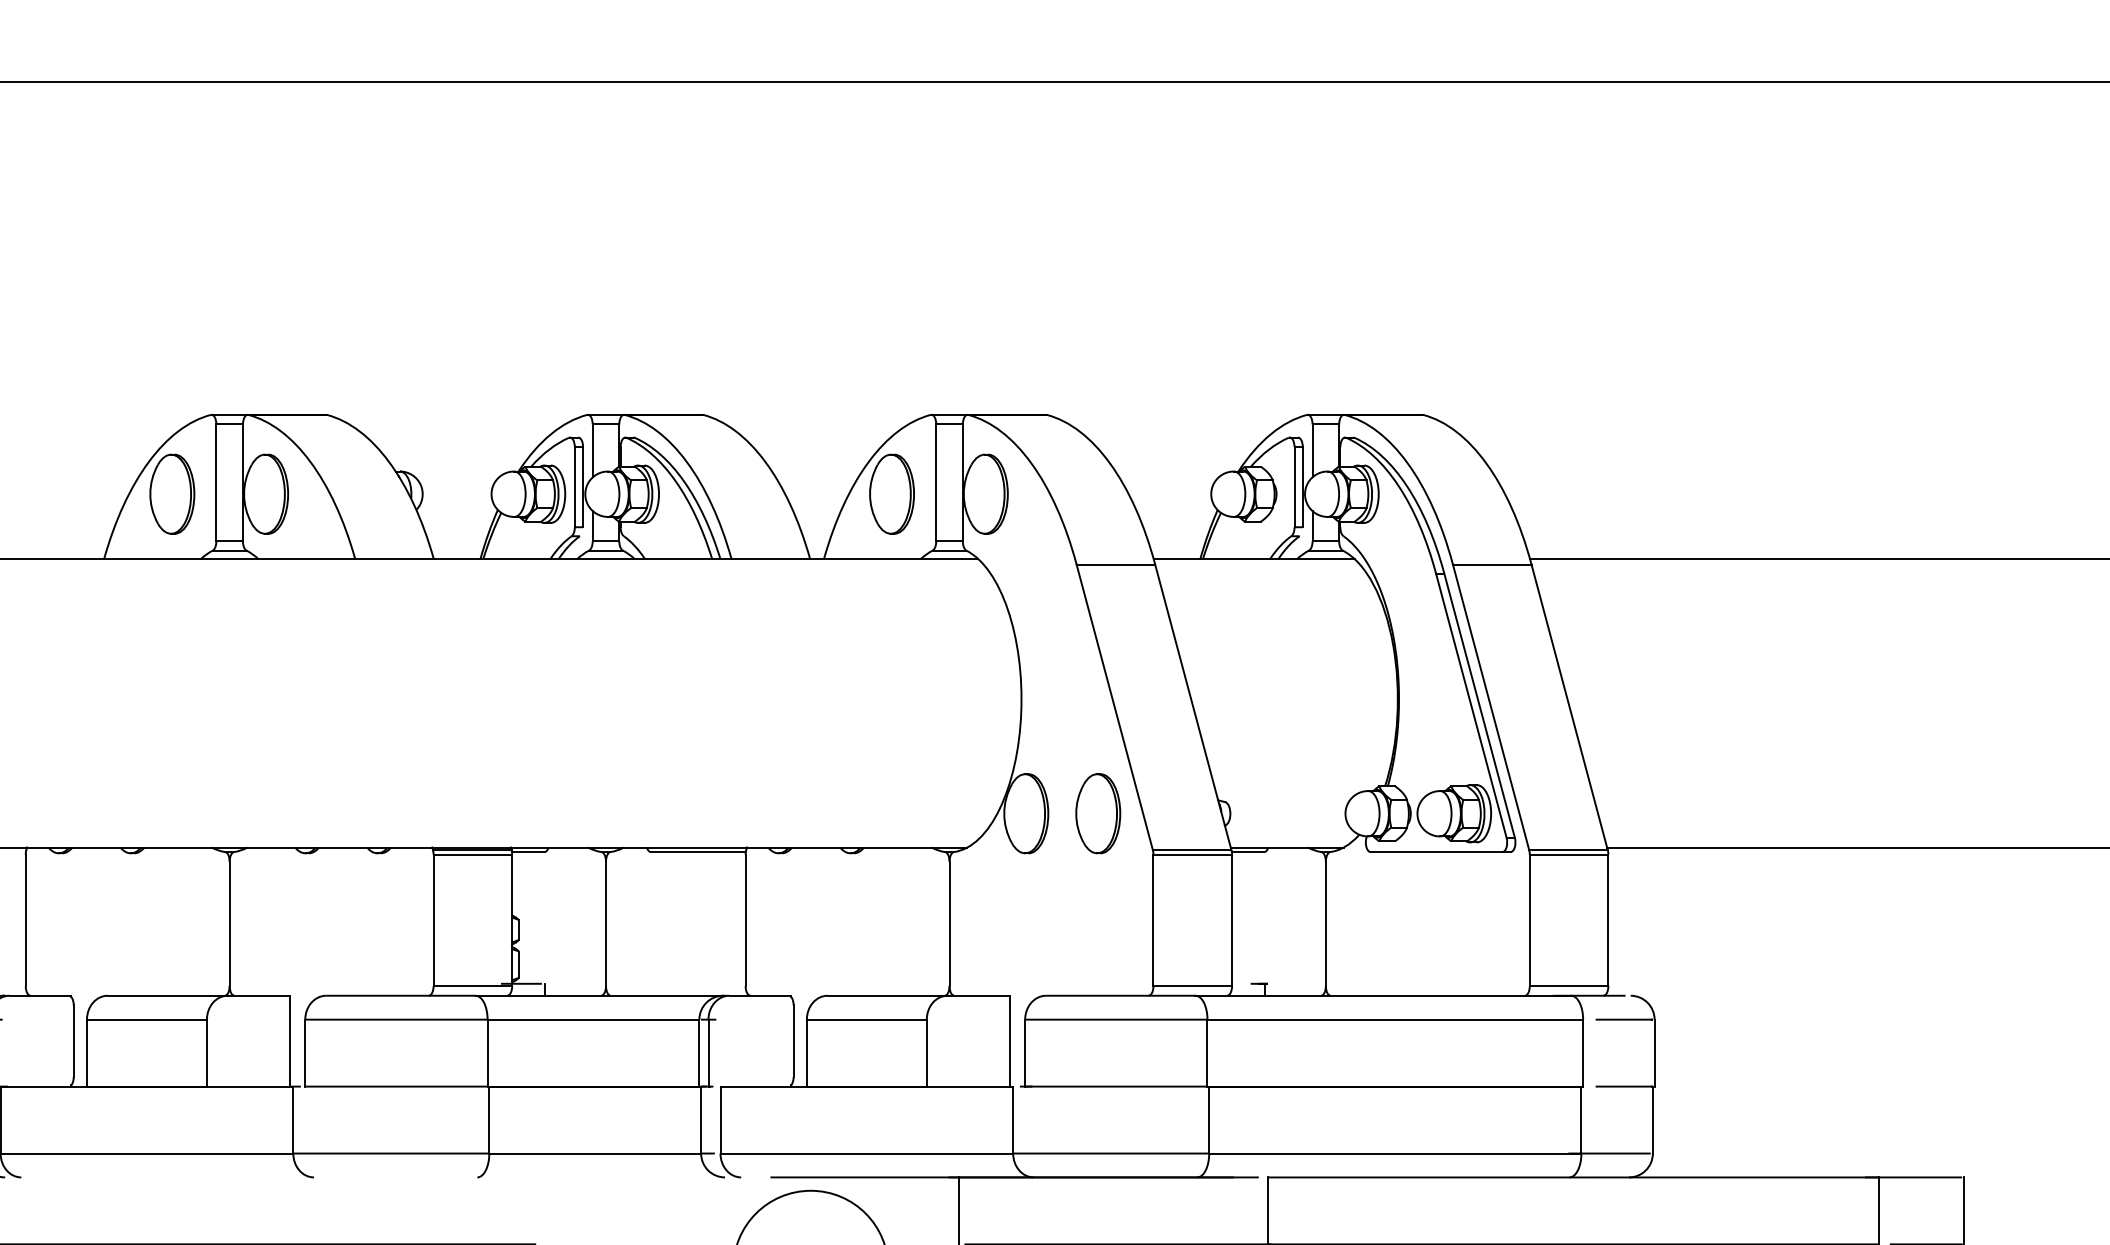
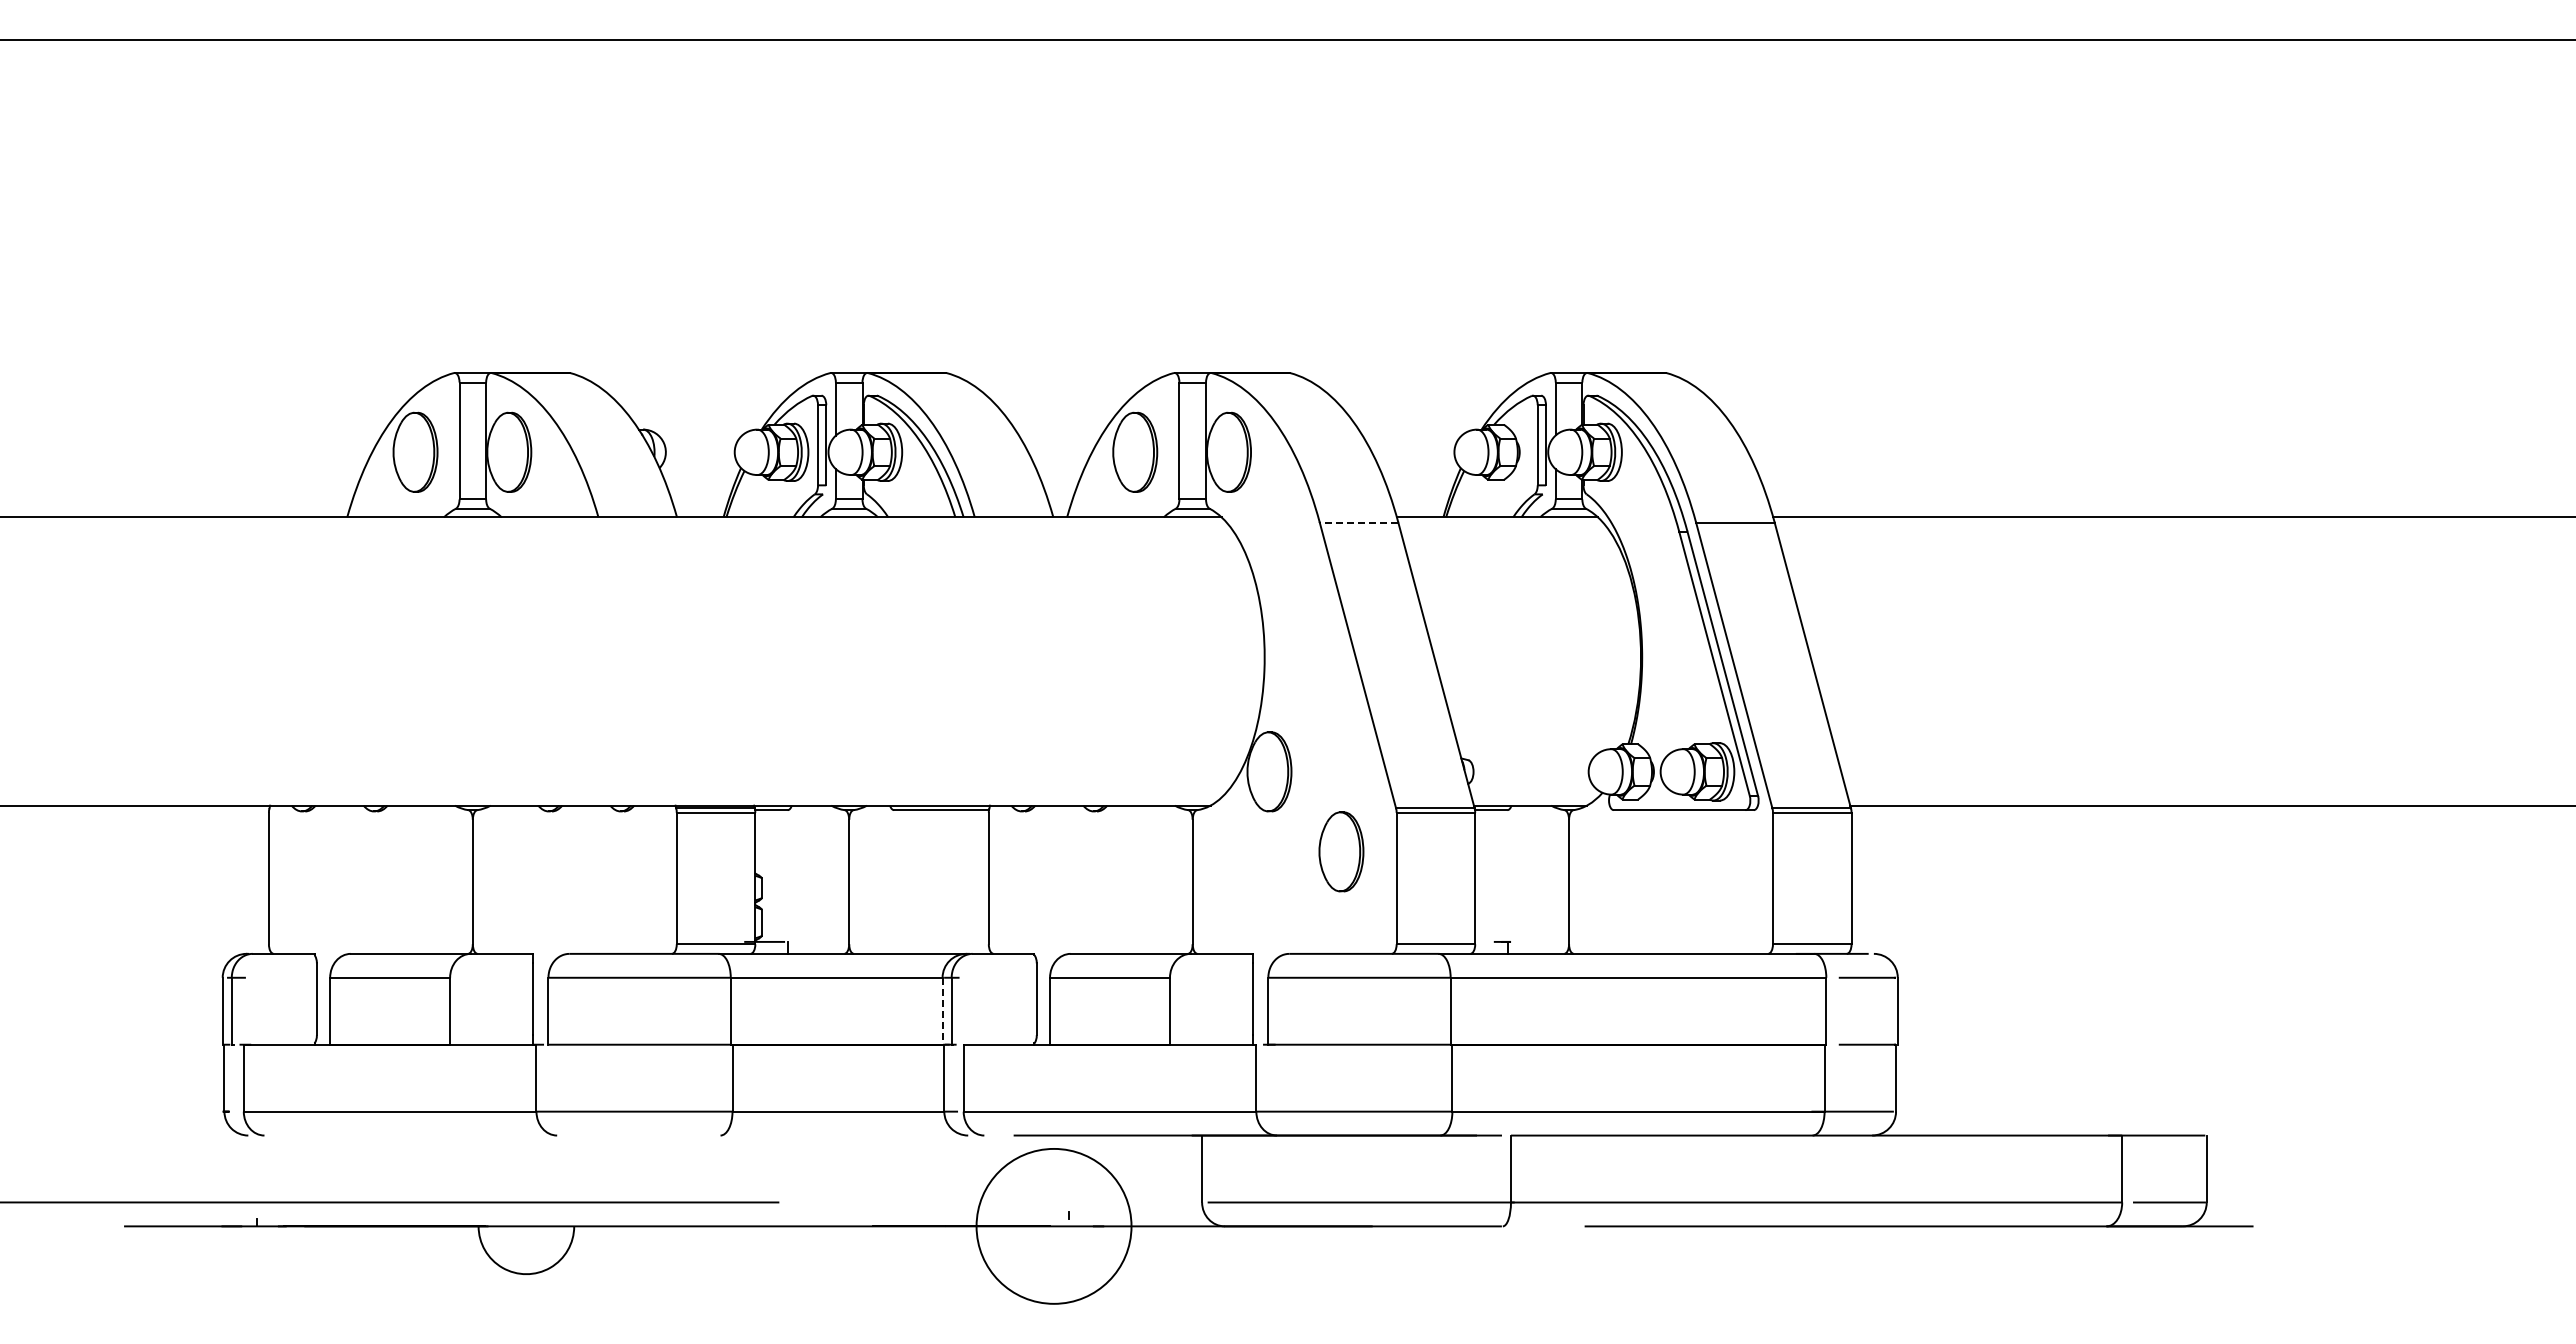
line: (1115, 564) -> (1358, 522), solid -> dashed
part: (1098, 813) -> (1341, 851), moved
line: (699, 1053) -> (942, 1011), solid -> dashed

